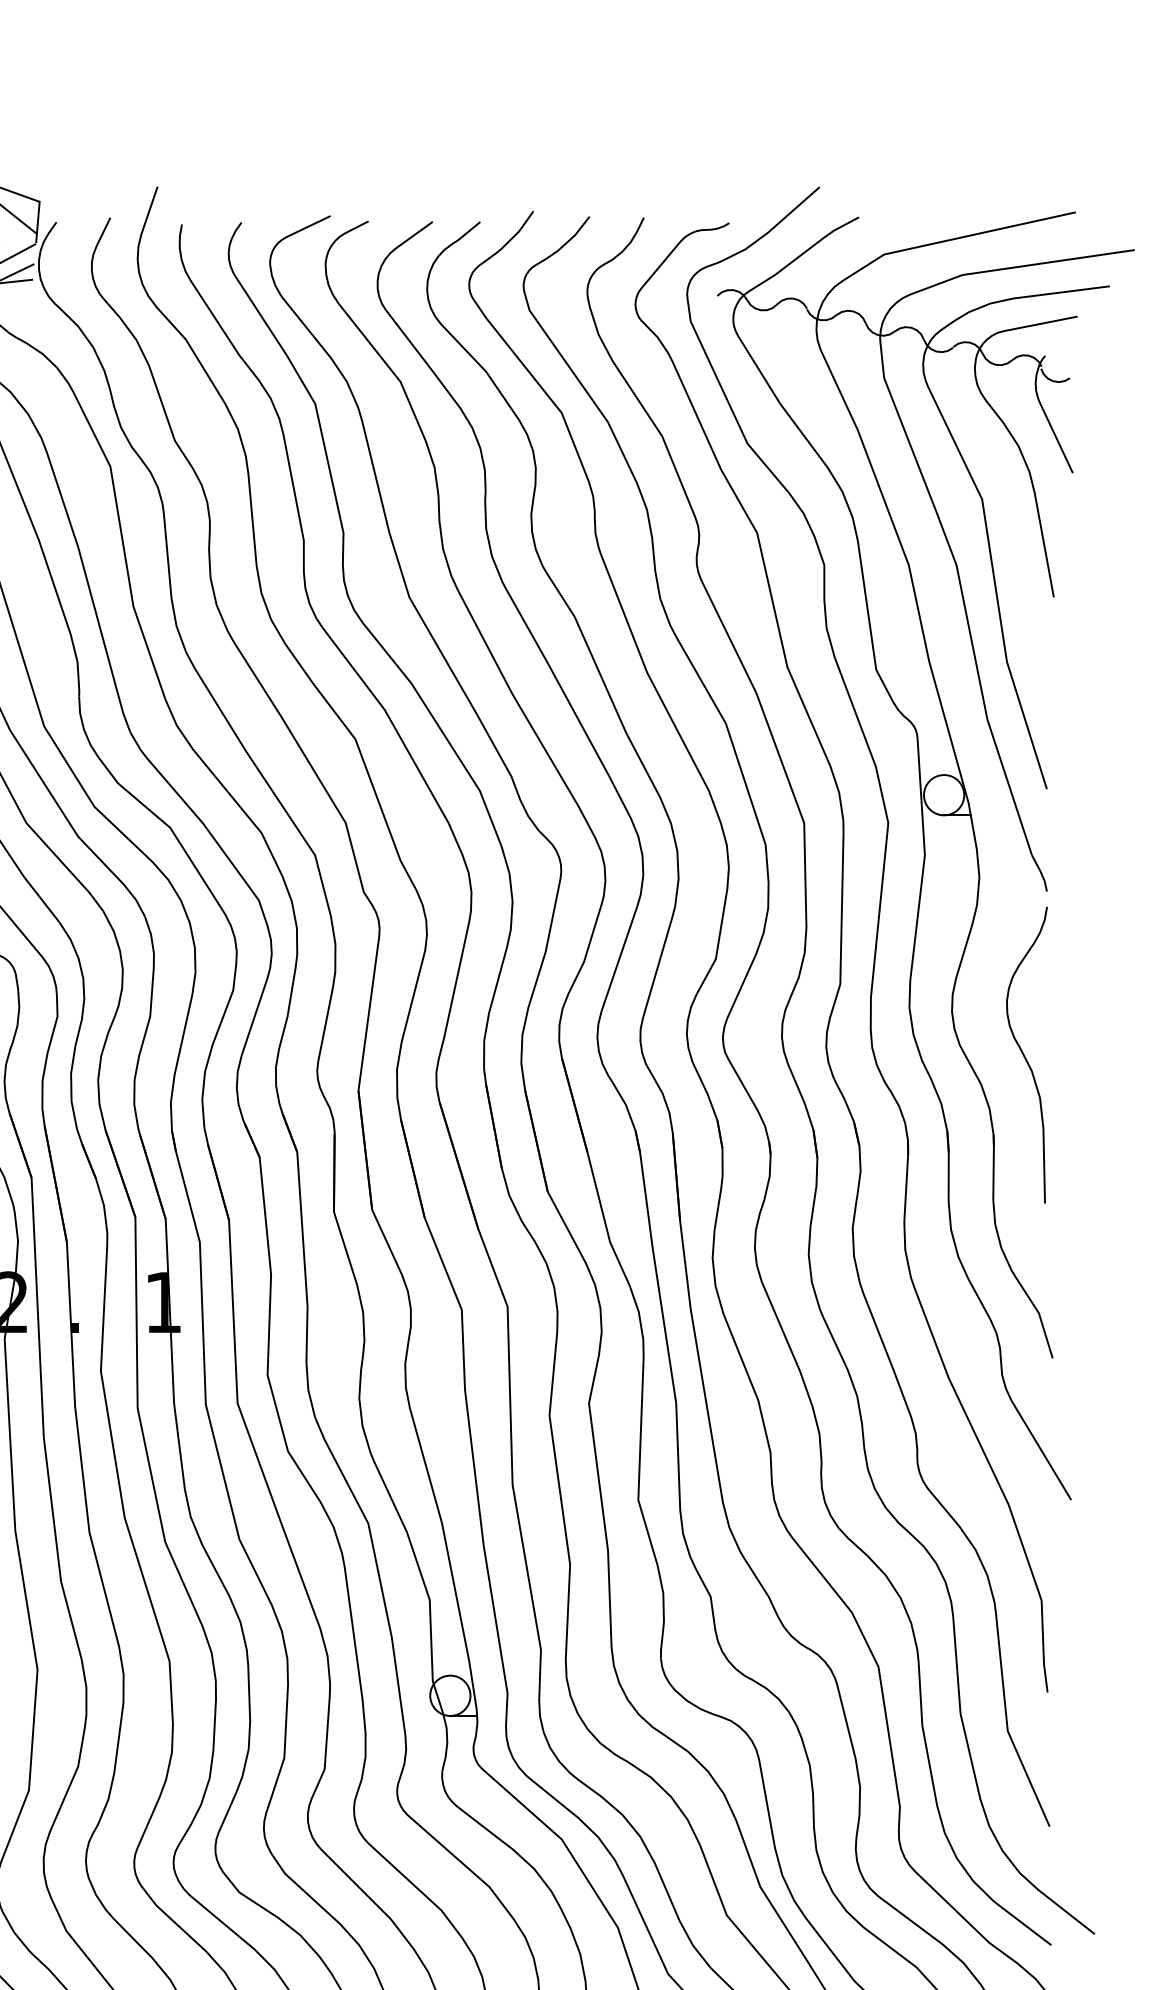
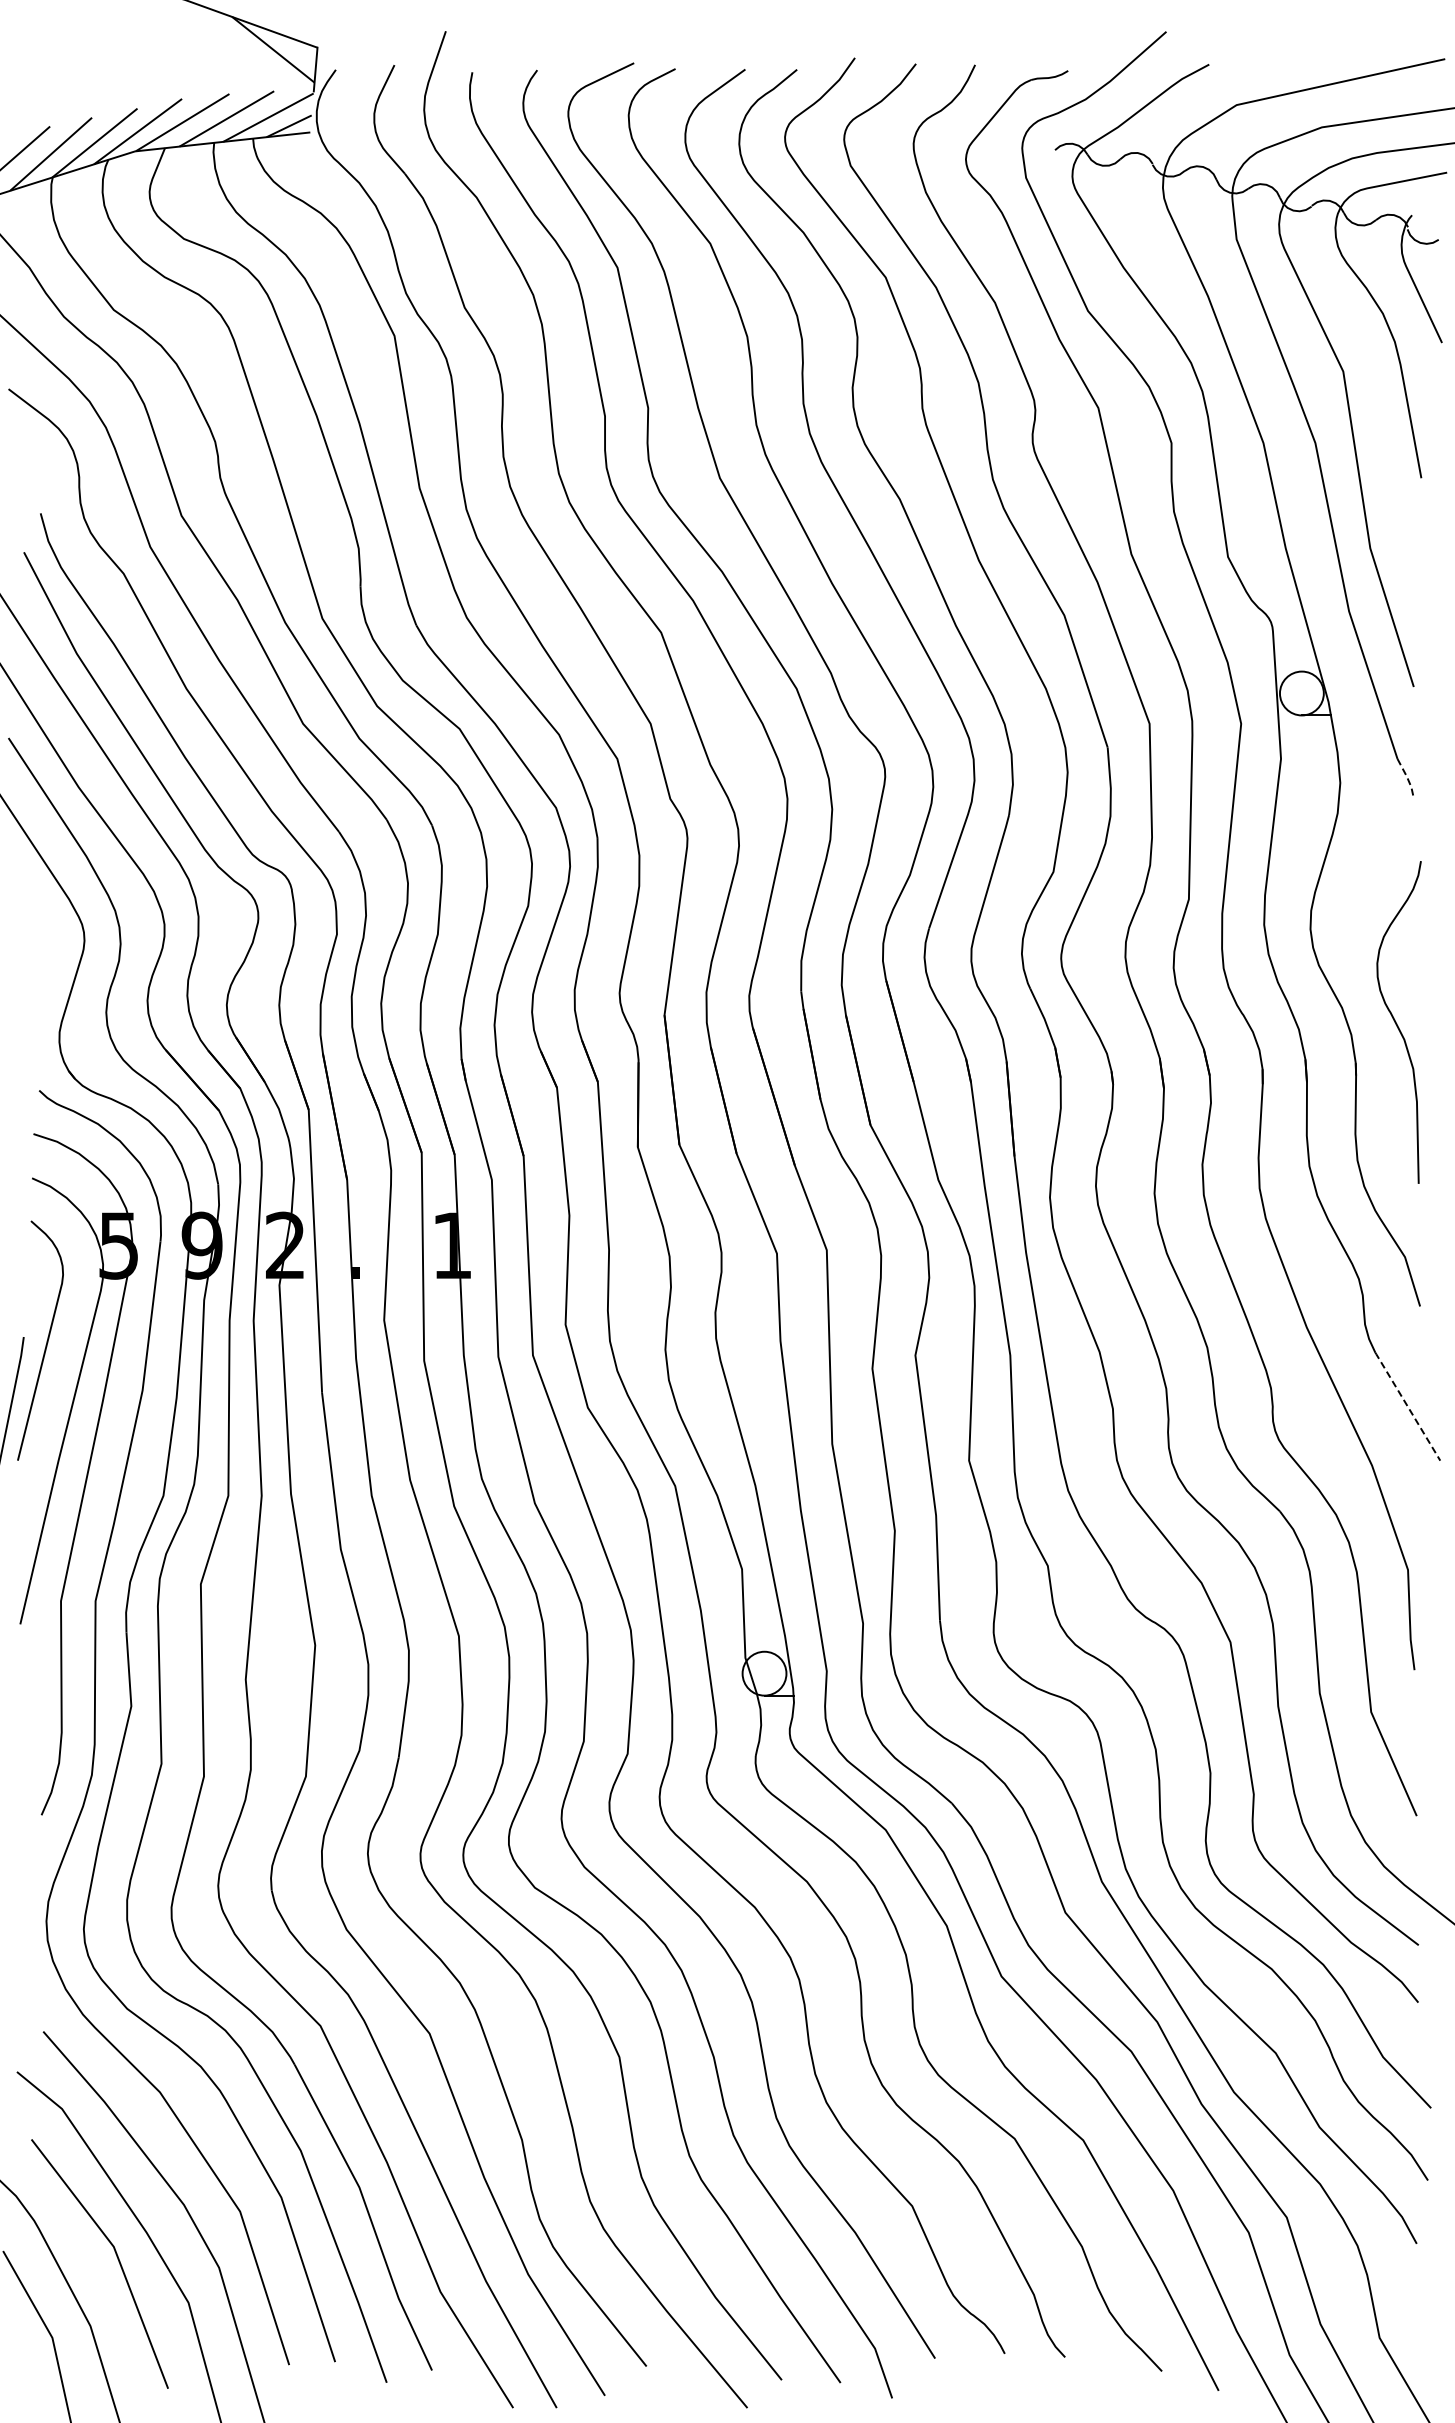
line: (1041, 873) -> (1407, 778), solid -> dashed
curve: (1025, 1056) -> (1397, 1023), moved
line: (1041, 1450) -> (1407, 1406), solid -> dashed

